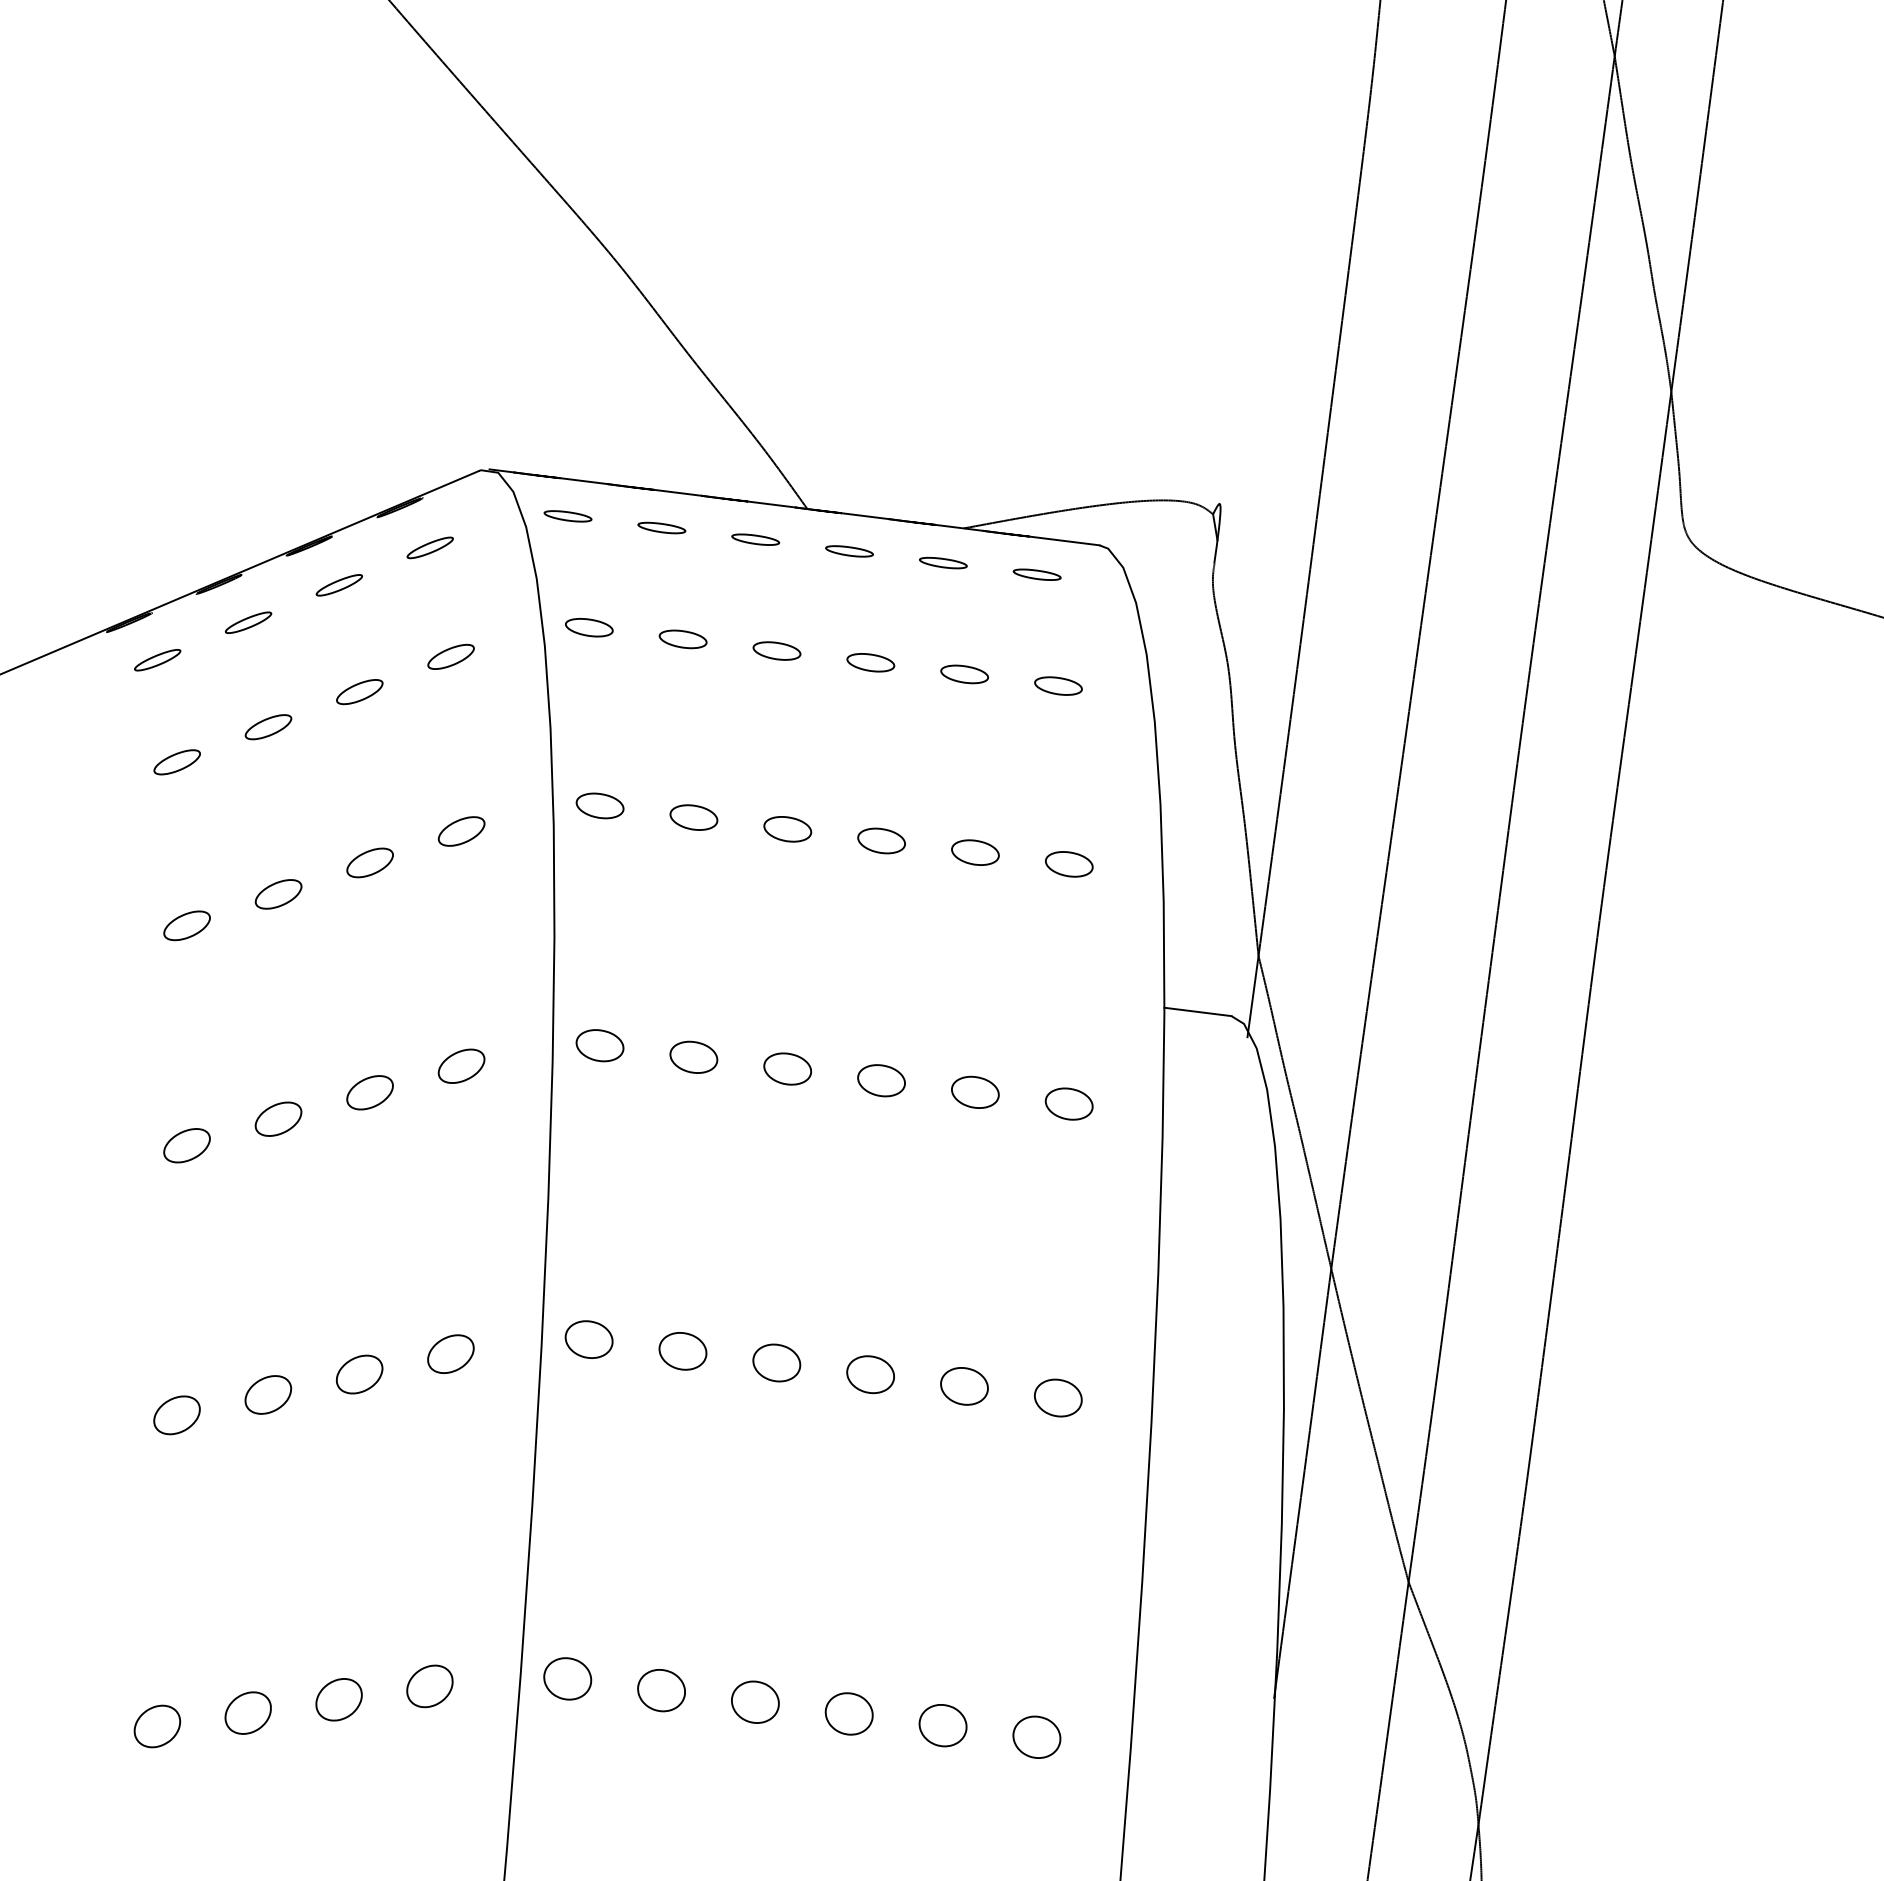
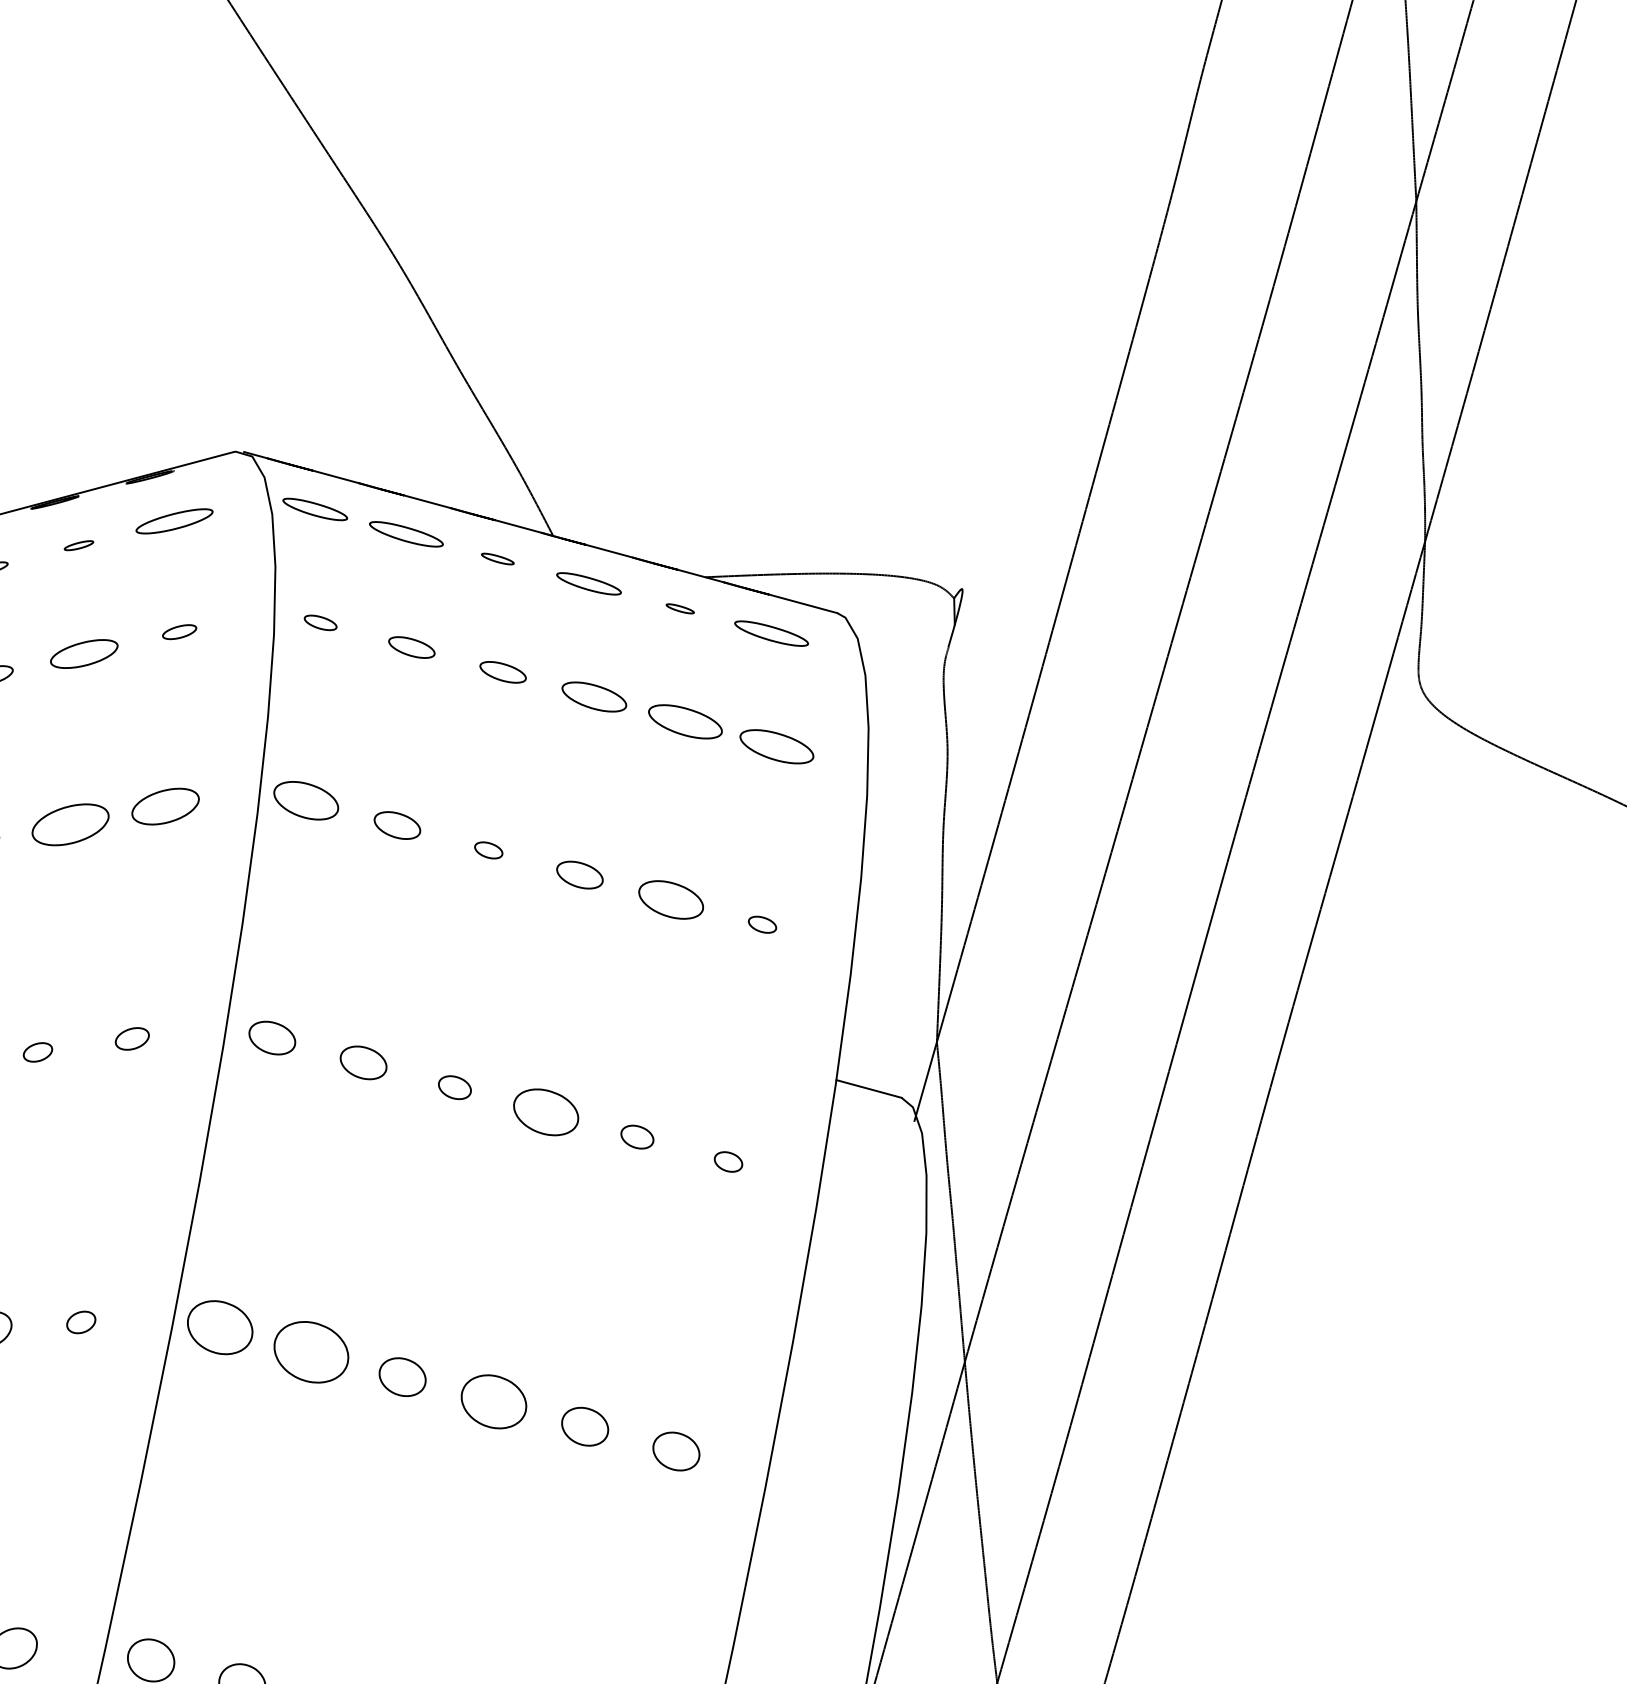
part: (567, 516) -> (314, 509), size x1.4
part: (661, 527) -> (406, 533), size x1.6
part: (755, 539) -> (497, 558), size x0.7
part: (429, 547) -> (173, 520), size x1.6
part: (849, 551) -> (588, 584), size x1.4
part: (943, 563) -> (680, 609), size x0.6
part: (1036, 574) -> (770, 633), size x1.6
part: (338, 585) -> (78, 545), size x0.6
part: (589, 627) -> (320, 622), size x0.7
part: (450, 656) -> (179, 631), size x0.7
part: (870, 662) -> (594, 696), size x1.4
part: (964, 674) -> (685, 721), size x1.6
part: (1058, 685) -> (776, 746), size x1.6
part: (359, 692) -> (83, 654), size x1.4
part: (599, 805) -> (305, 800), size x1.4
part: (787, 829) -> (488, 850), size x0.6
part: (461, 831) -> (165, 806), size x1.4
part: (975, 852) -> (671, 899), size x1.4
part: (369, 862) -> (69, 824), size x1.6
part: (1069, 864) -> (762, 924), size x0.6
part: (461, 1065) -> (132, 1038), size x0.7
part: (787, 1068) -> (454, 1087), size x0.7
part: (881, 1080) -> (546, 1112), size x1.4
part: (975, 1091) -> (637, 1136), size x0.7
part: (369, 1092) -> (37, 1051), size x0.6
part: (1068, 1103) -> (727, 1161), size x0.6
part: (588, 1339) -> (219, 1327), size x1.4
part: (682, 1351) -> (310, 1352), size x1.6
part: (450, 1353) -> (80, 1321), size x0.6
part: (870, 1374) -> (493, 1401), size x1.4

